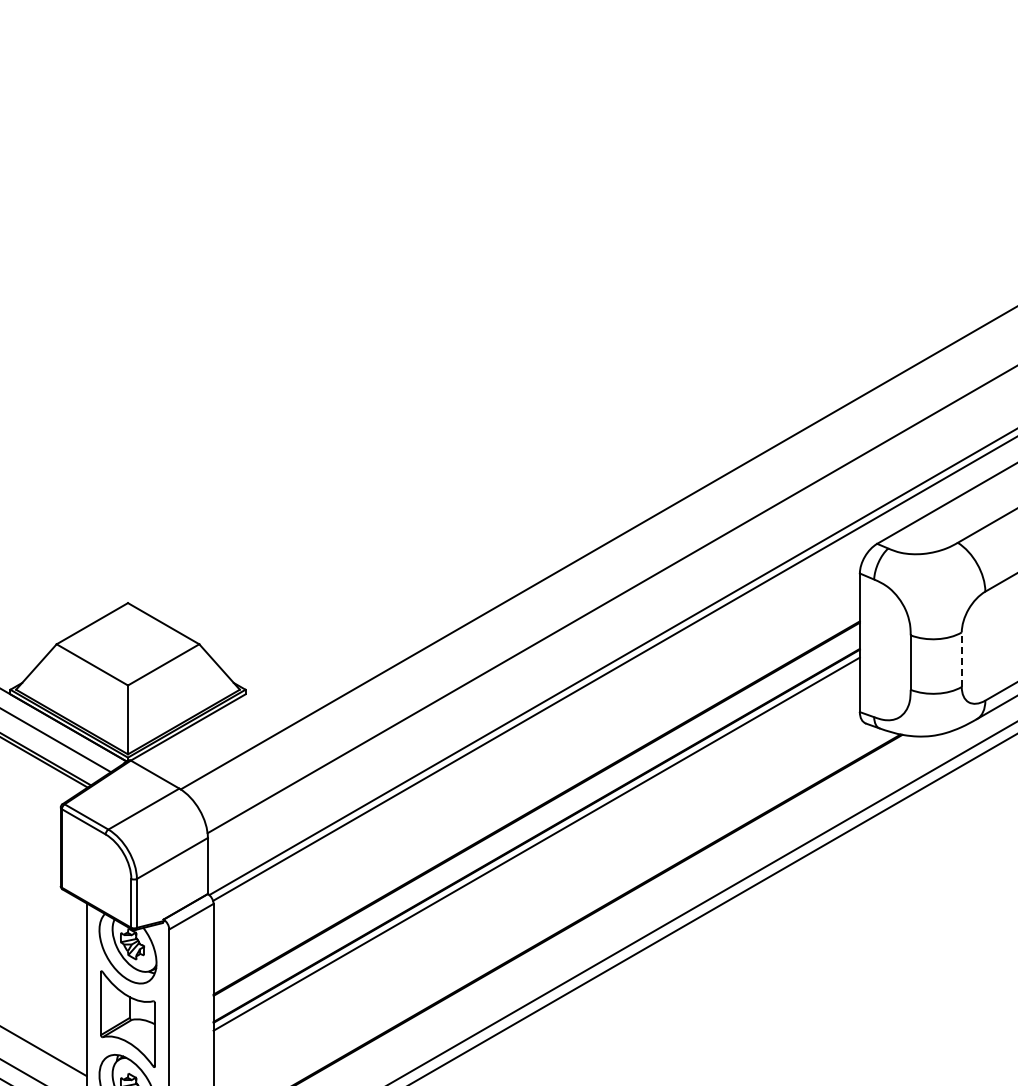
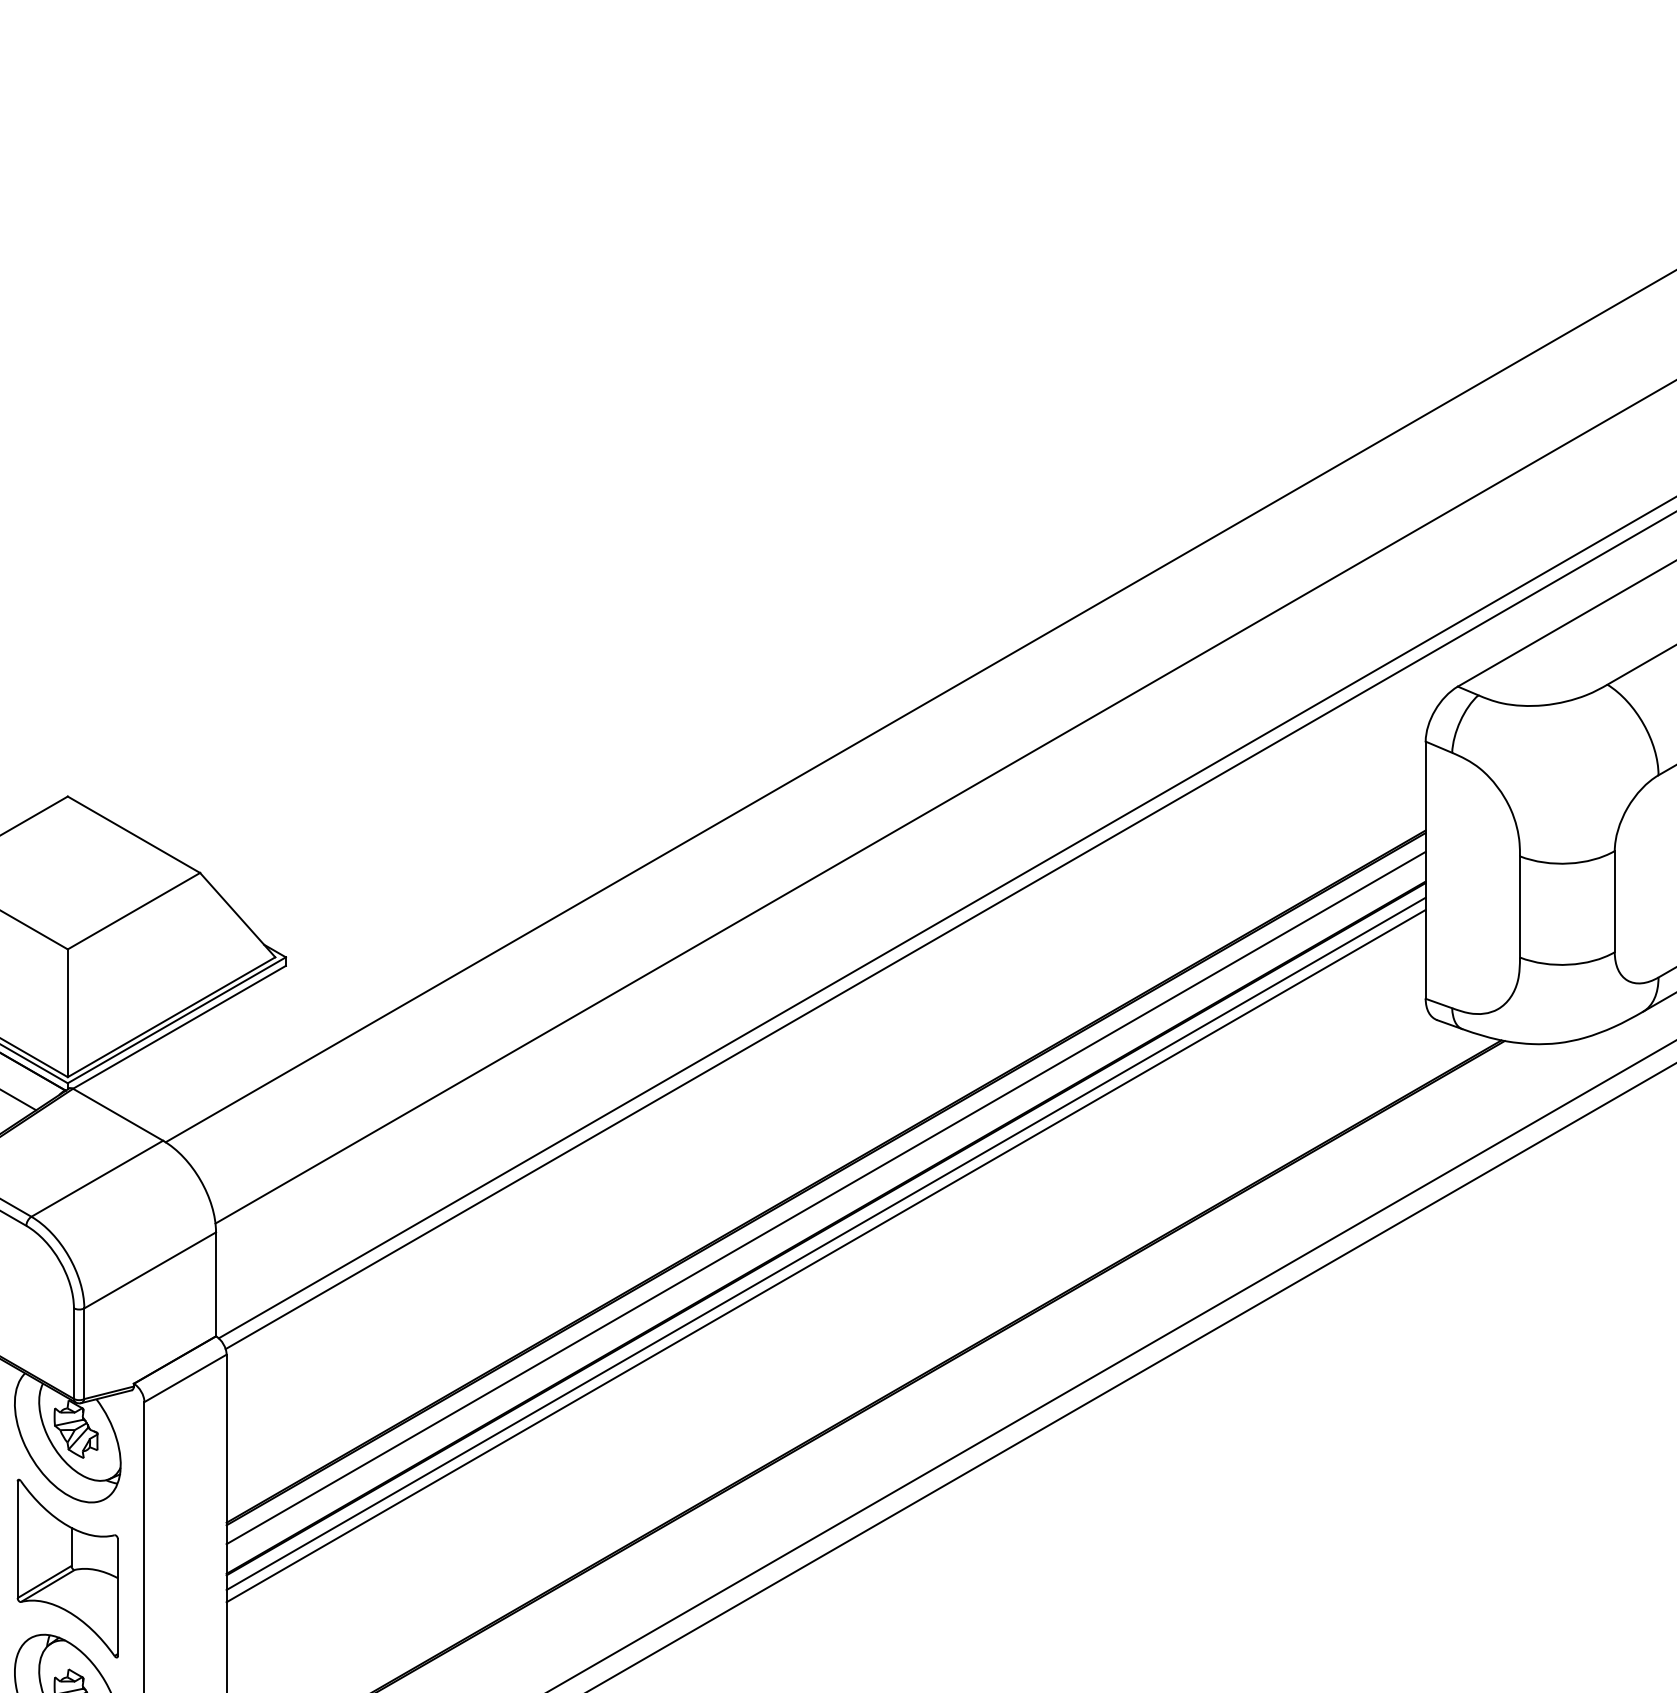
line: (961, 659) -> (1614, 901), dashed -> solid
line: (536, 819) -> (825, 1198), added
line: (536, 850) -> (825, 1255), added

